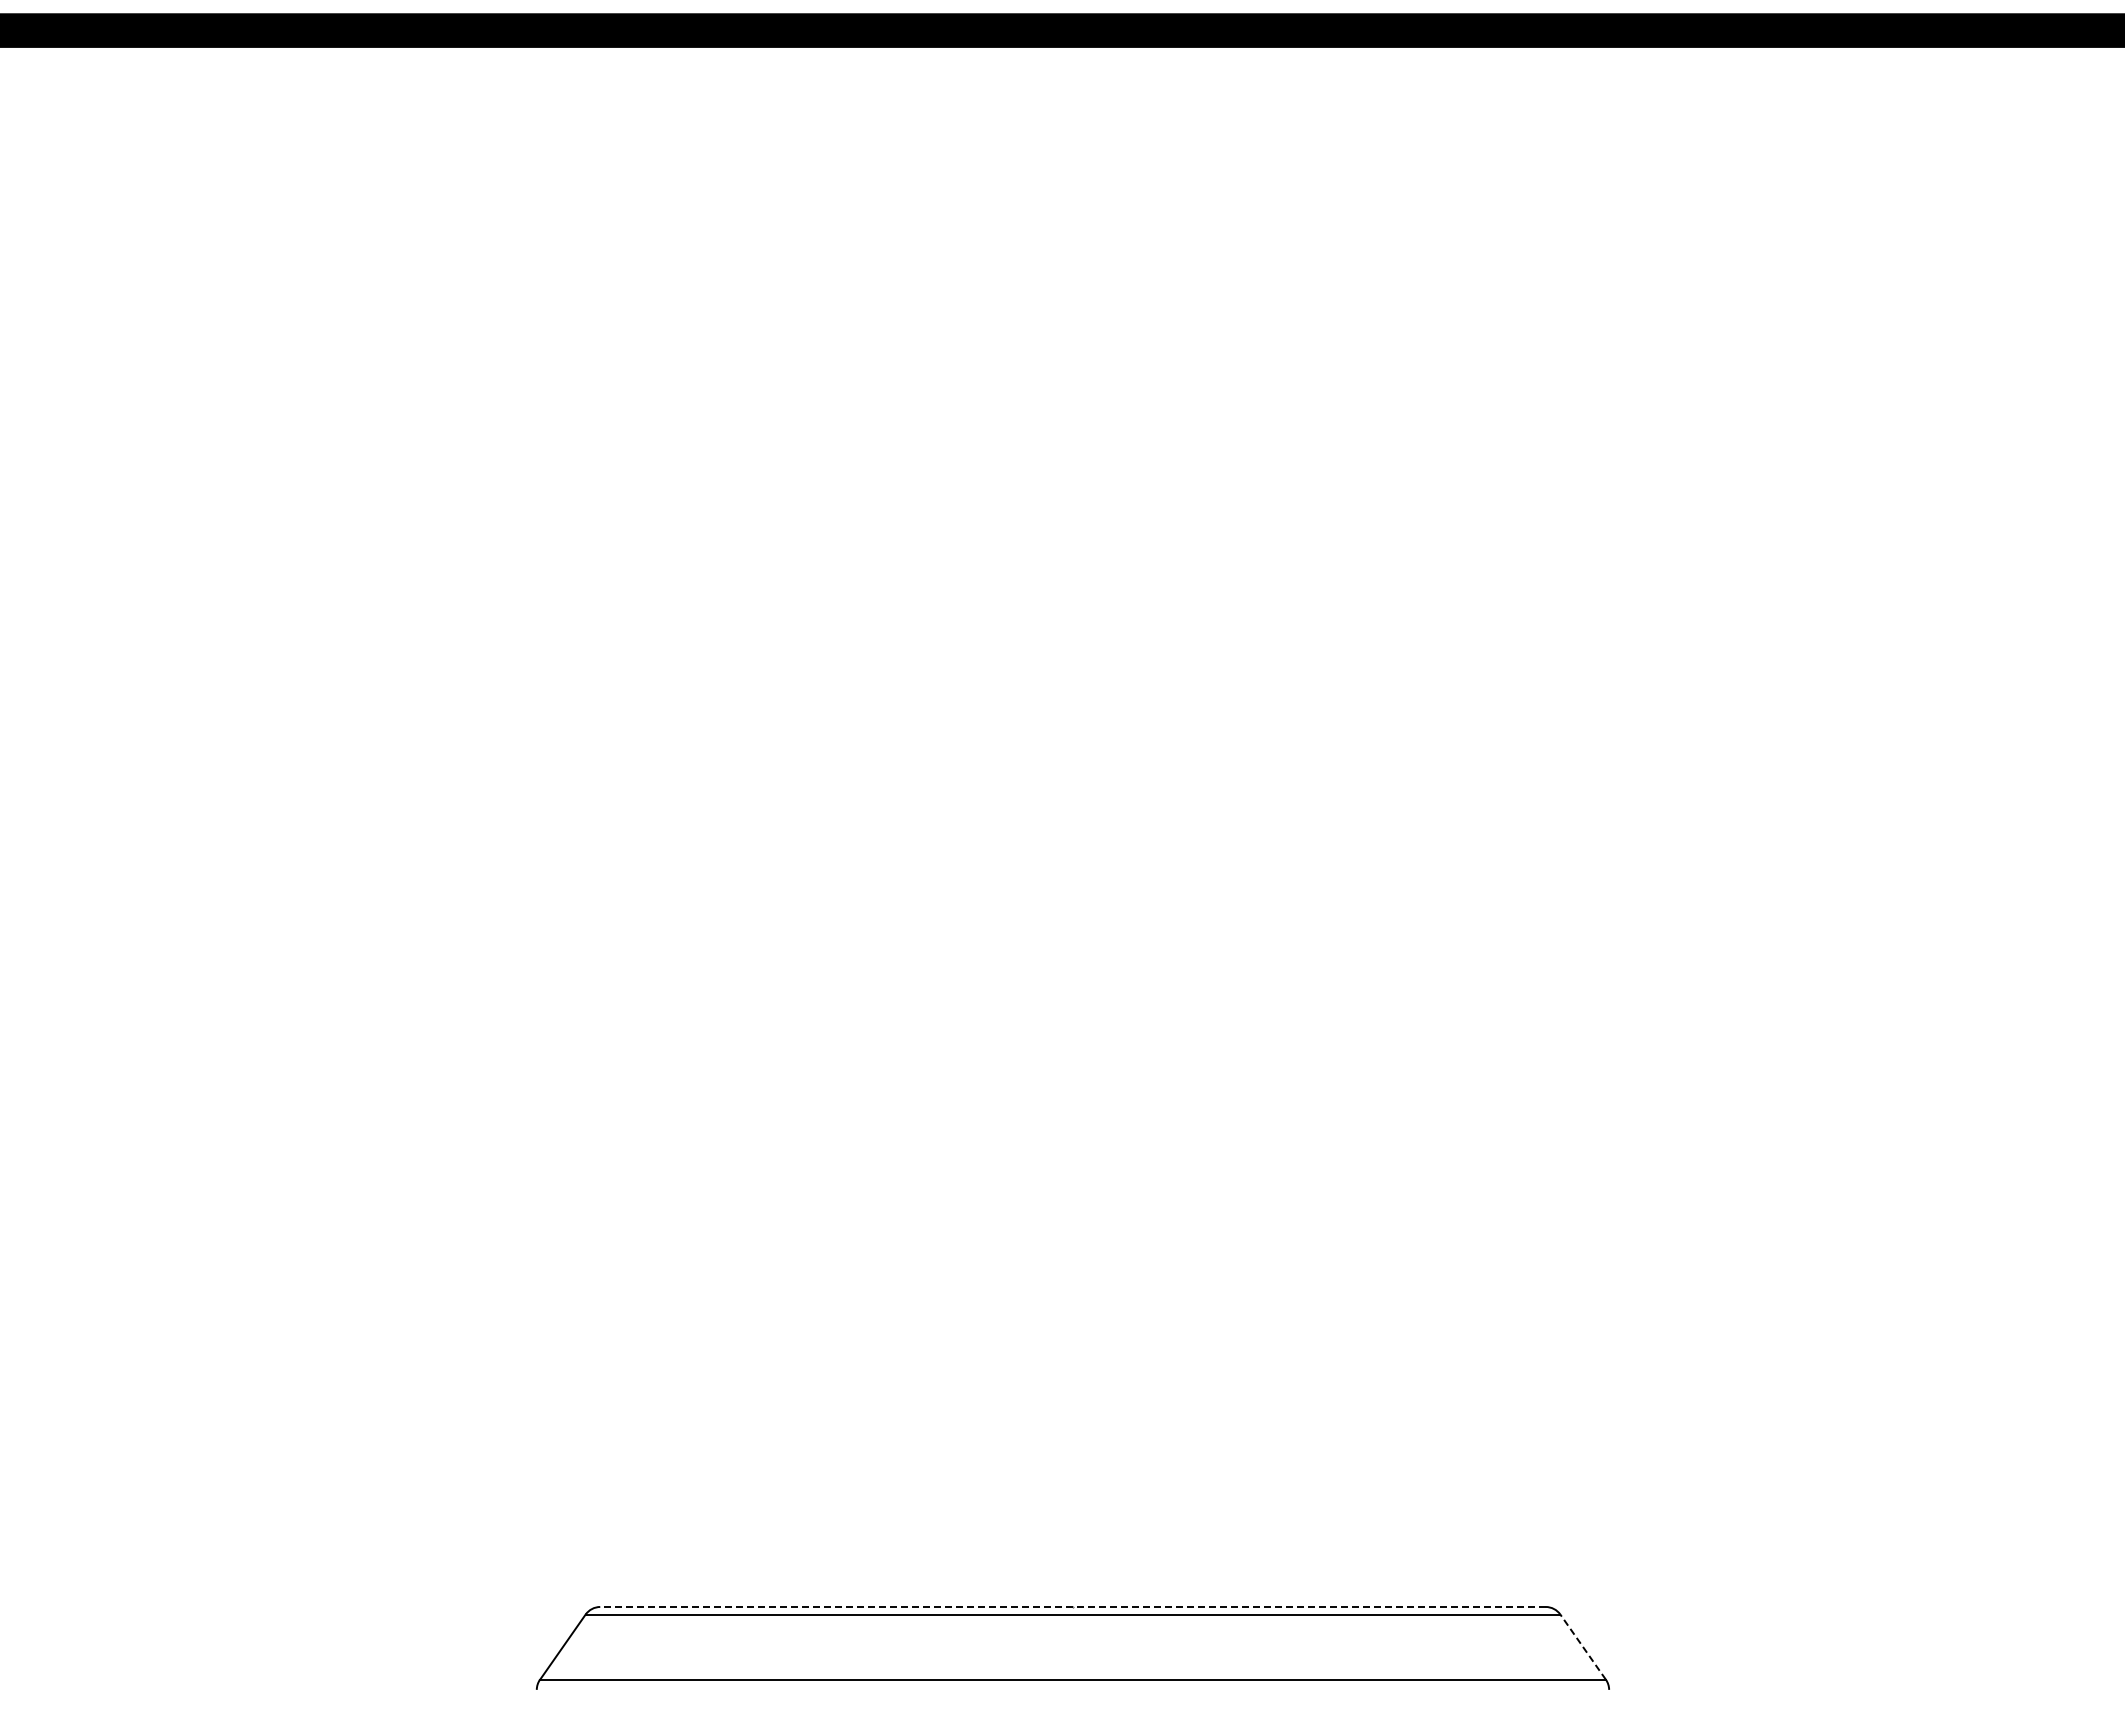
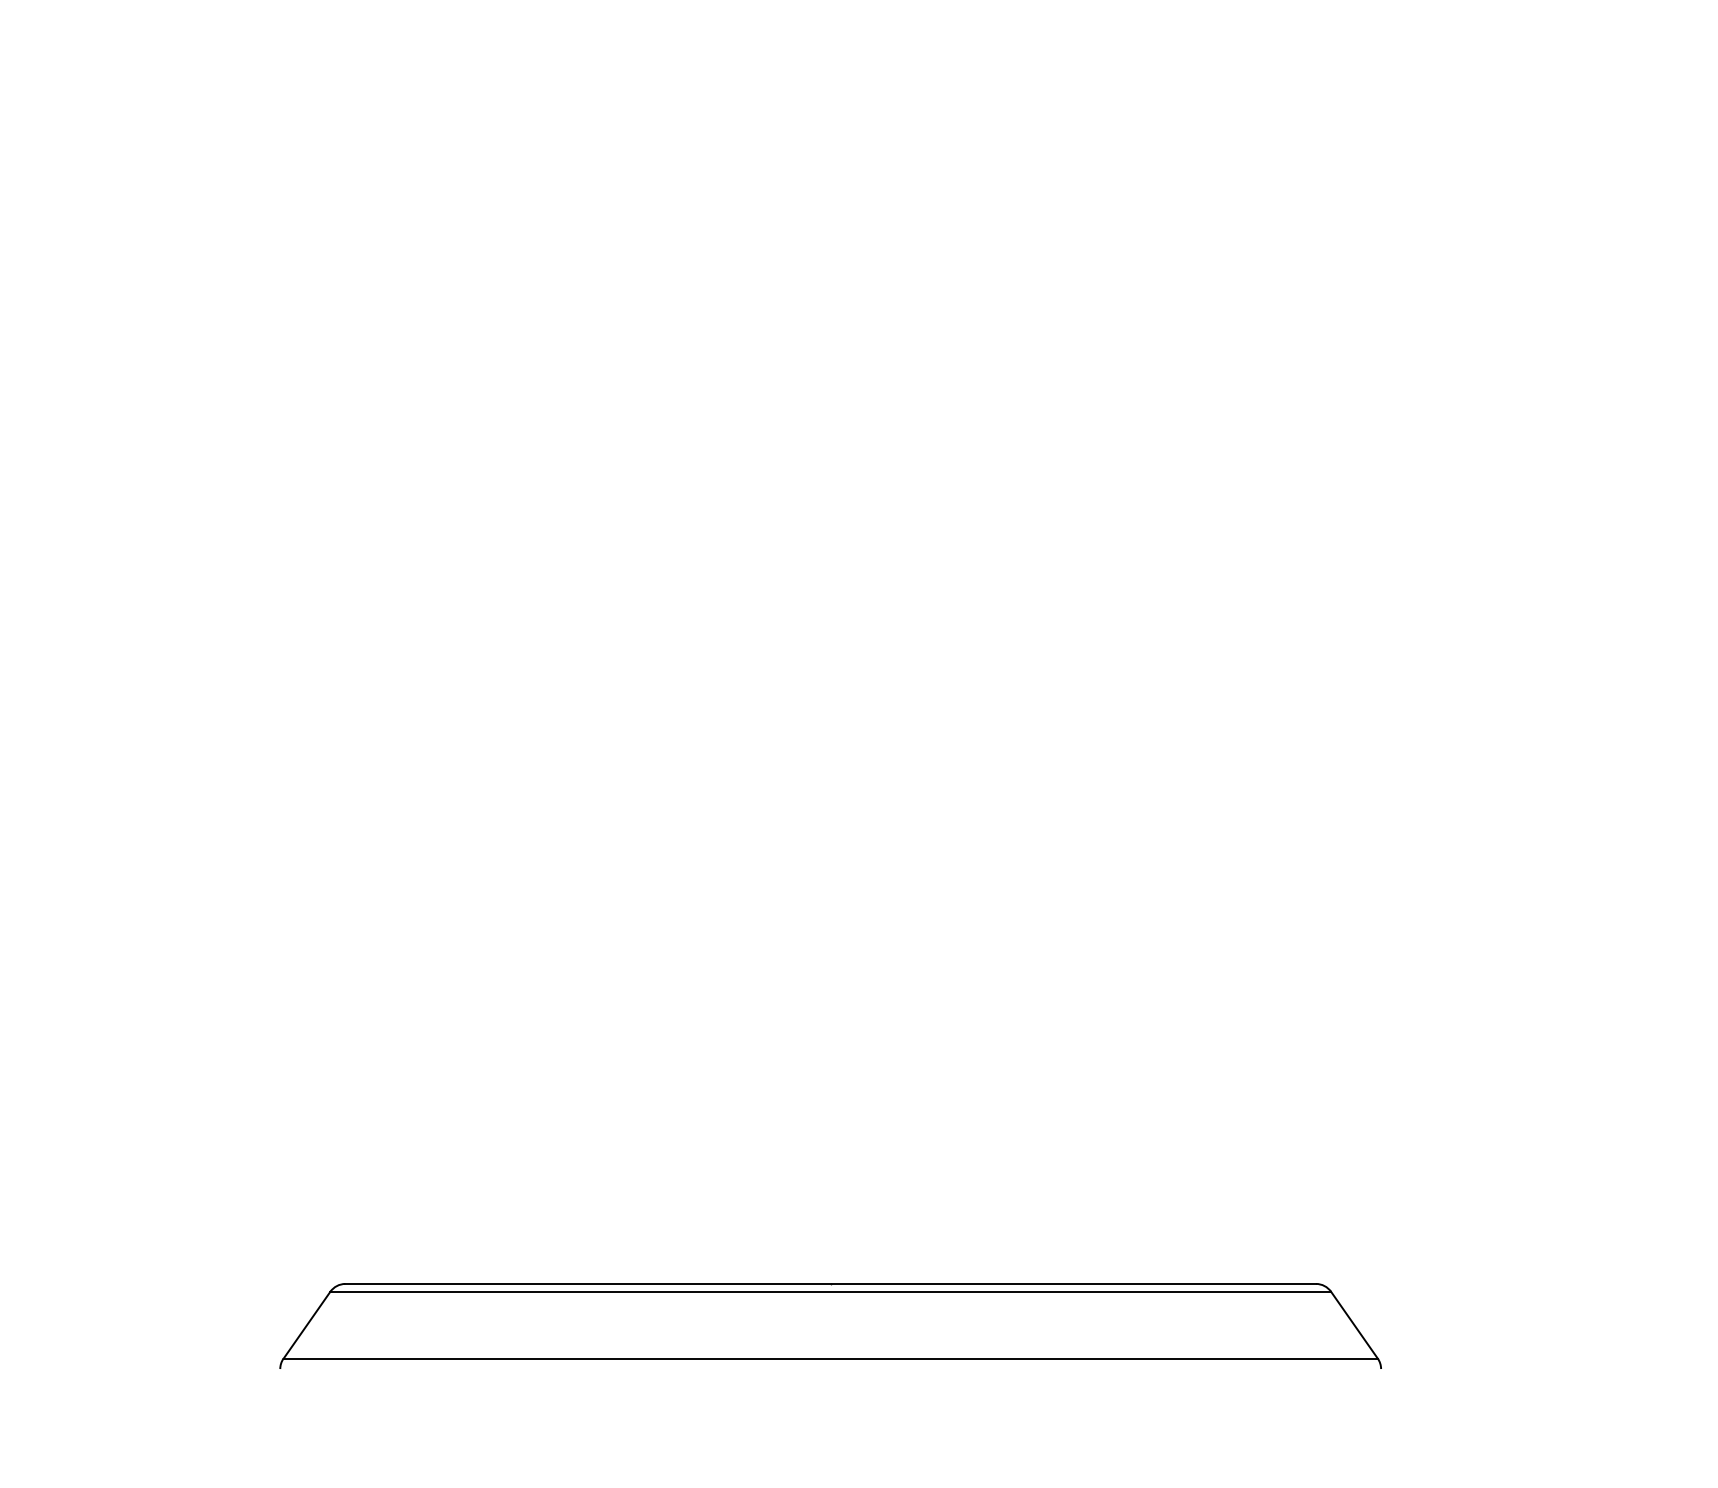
line: (1073, 1606) -> (831, 1283), dashed -> solid
line: (1583, 1647) -> (1354, 1325), dashed -> solid

